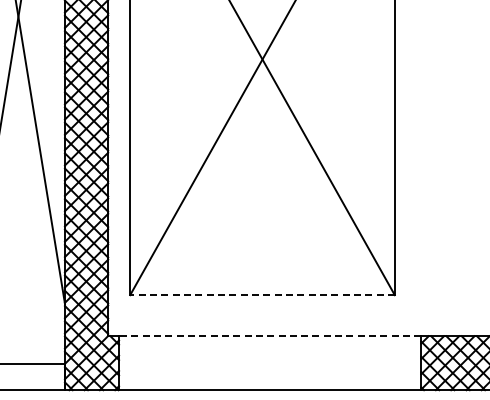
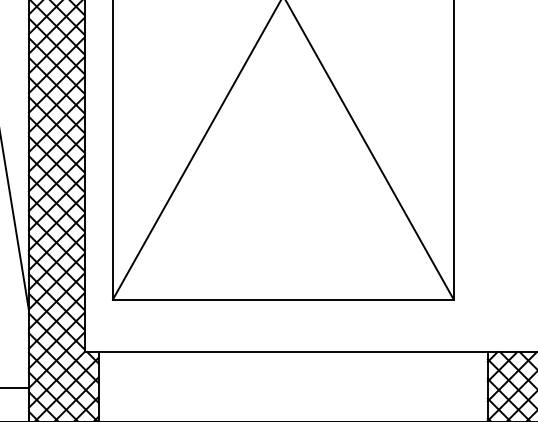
line: (262, 295) -> (283, 299), dashed -> solid
line: (269, 336) -> (292, 352), dashed -> solid

